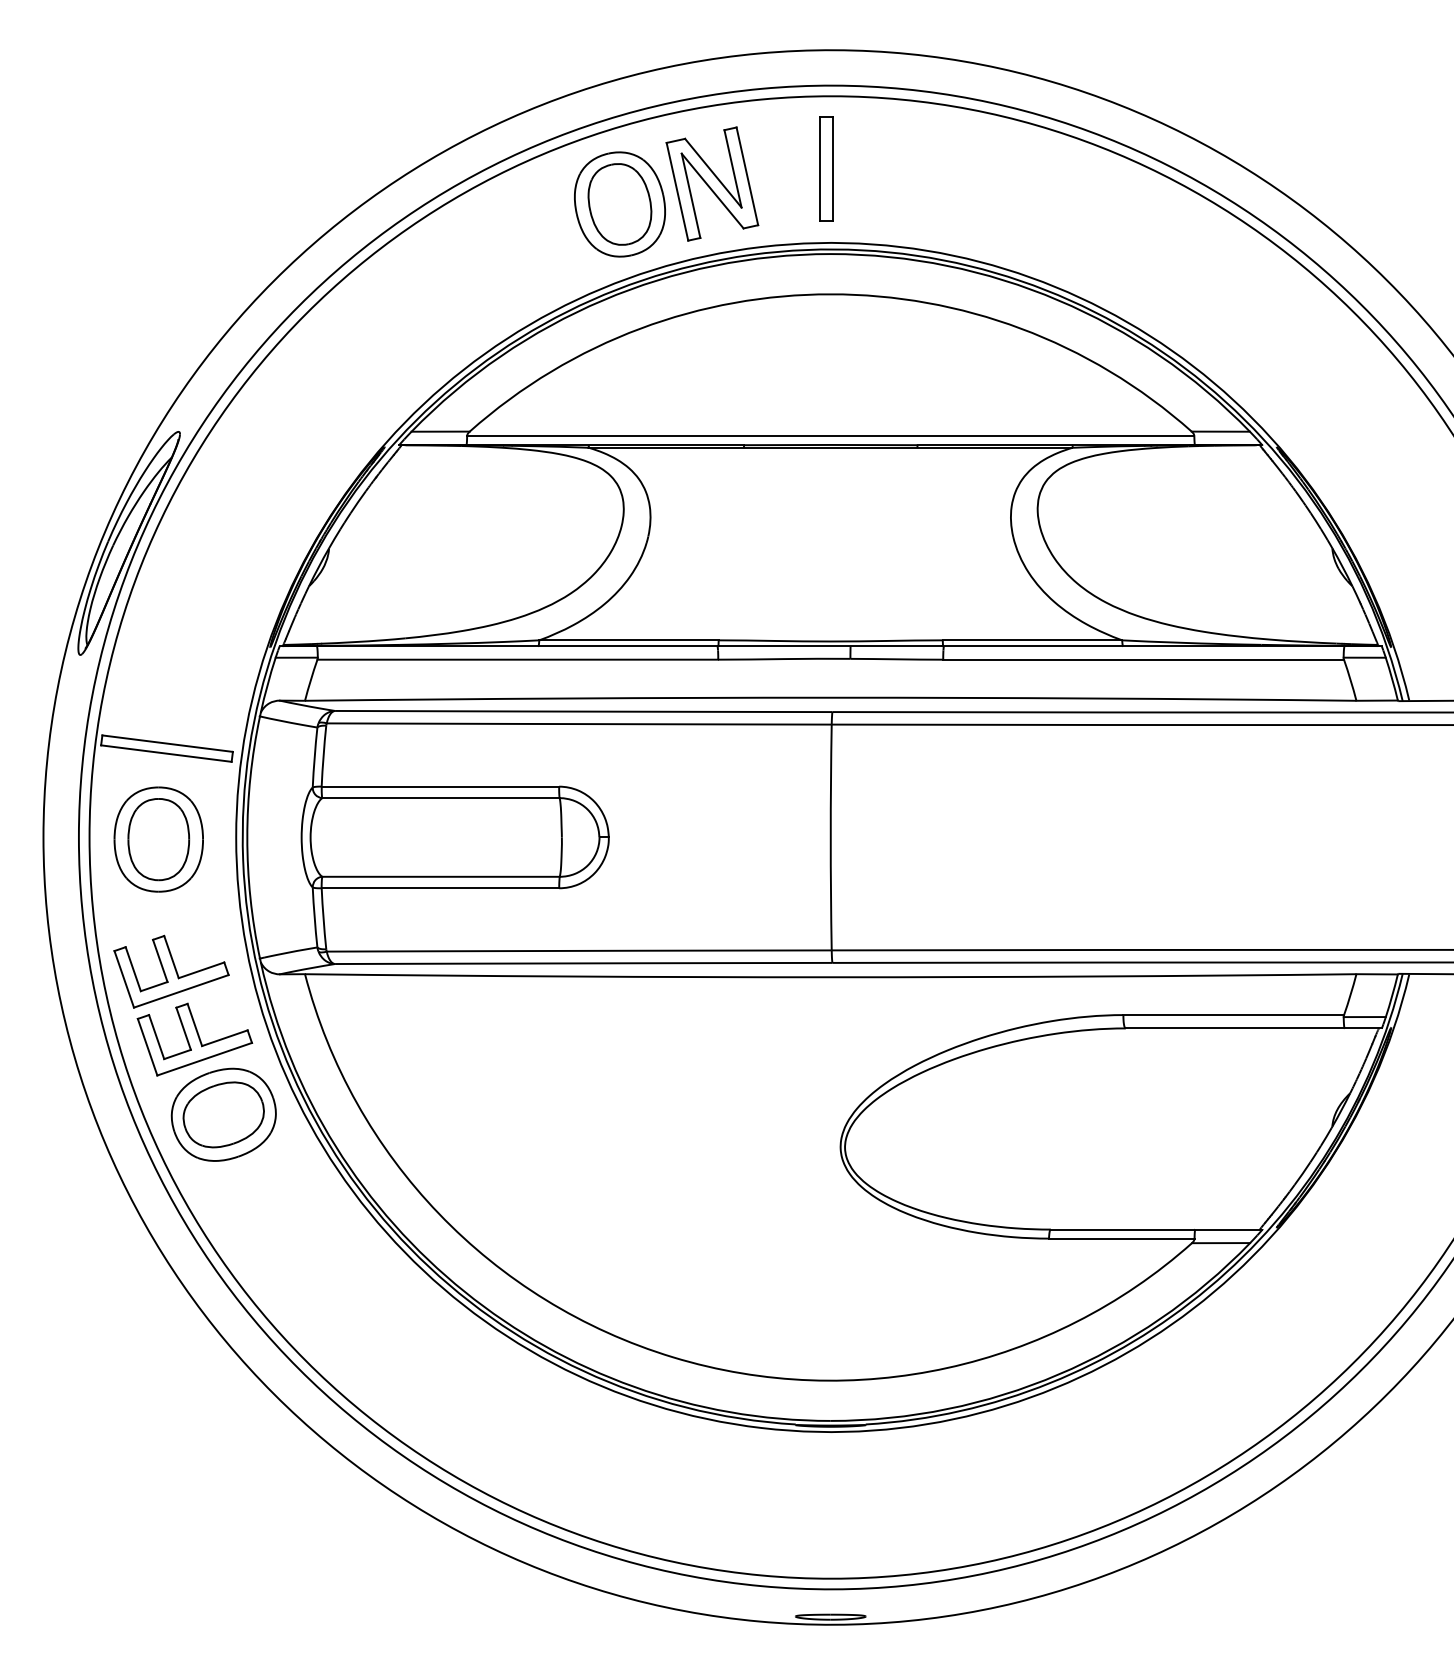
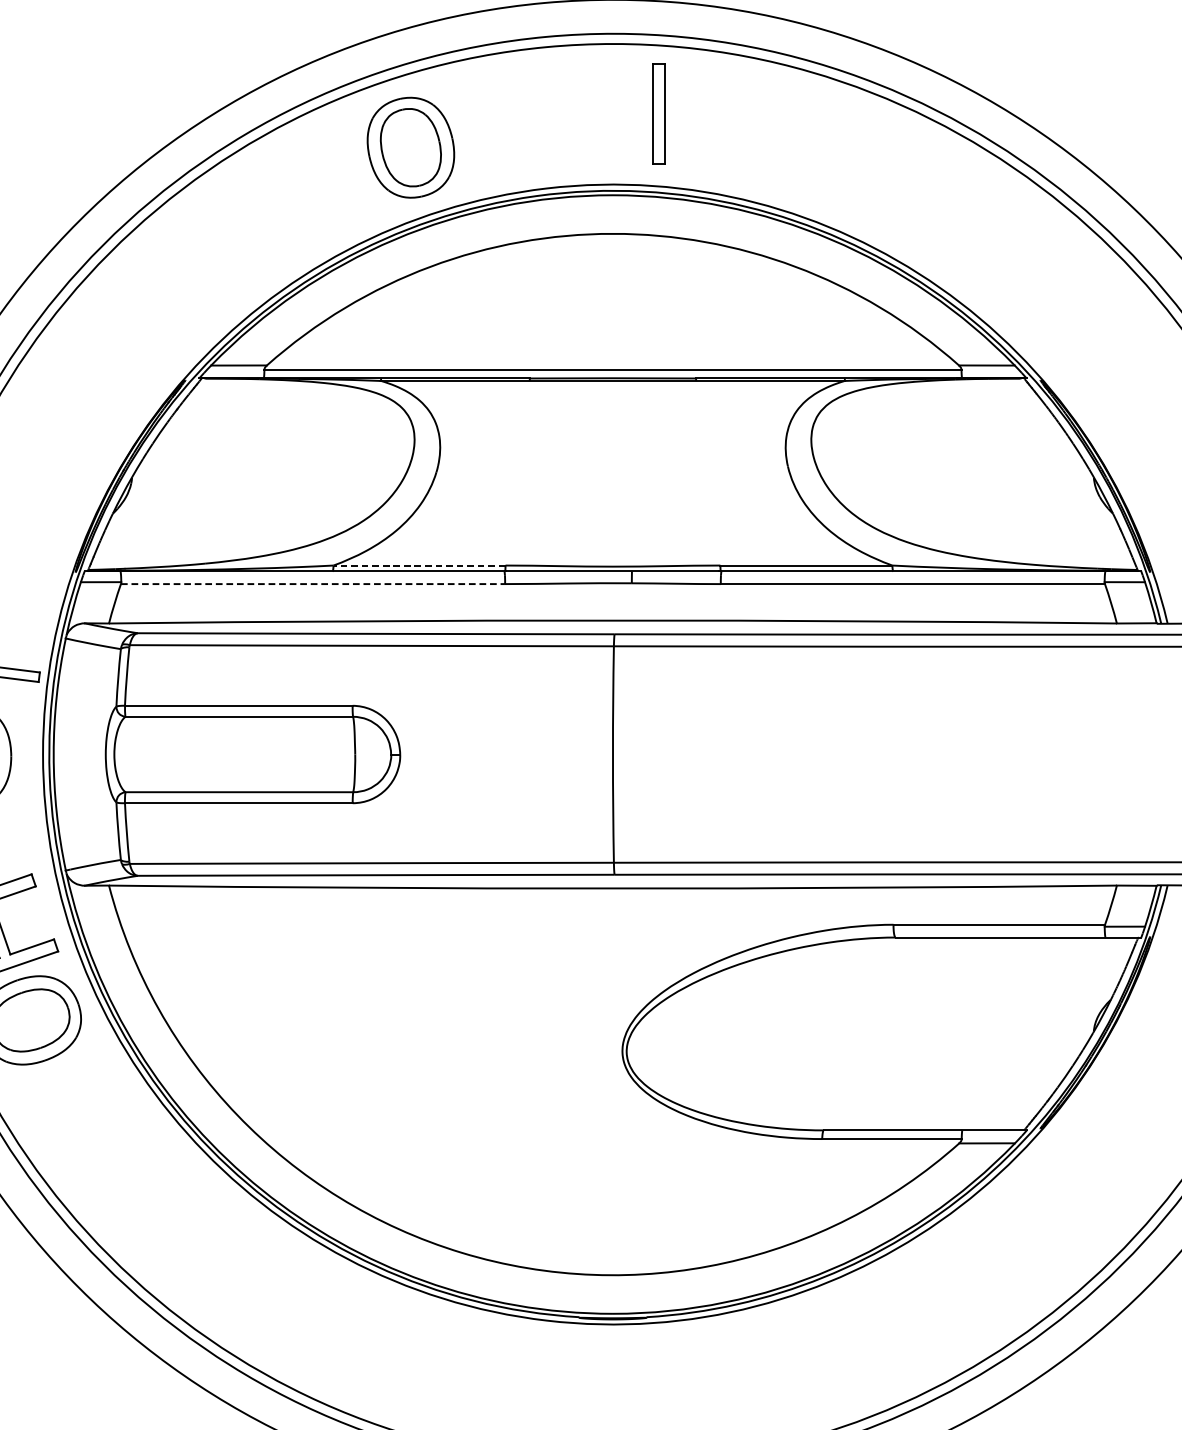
part: (826, 168) -> (658, 113), moved
part: (712, 183) -> (499, 127), removed
line: (628, 640) -> (419, 565), solid -> dashed
line: (518, 659) -> (313, 583), solid -> dashed

